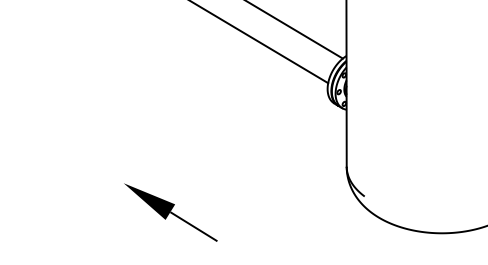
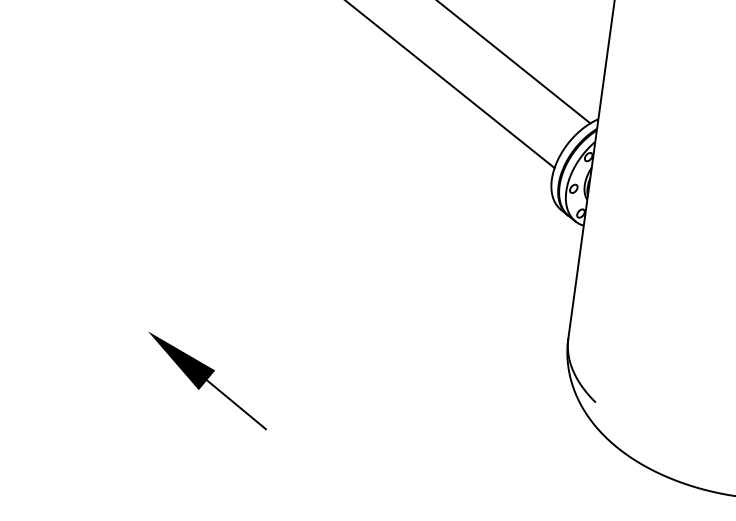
part: (170, 212) -> (206, 380), size x0.7

